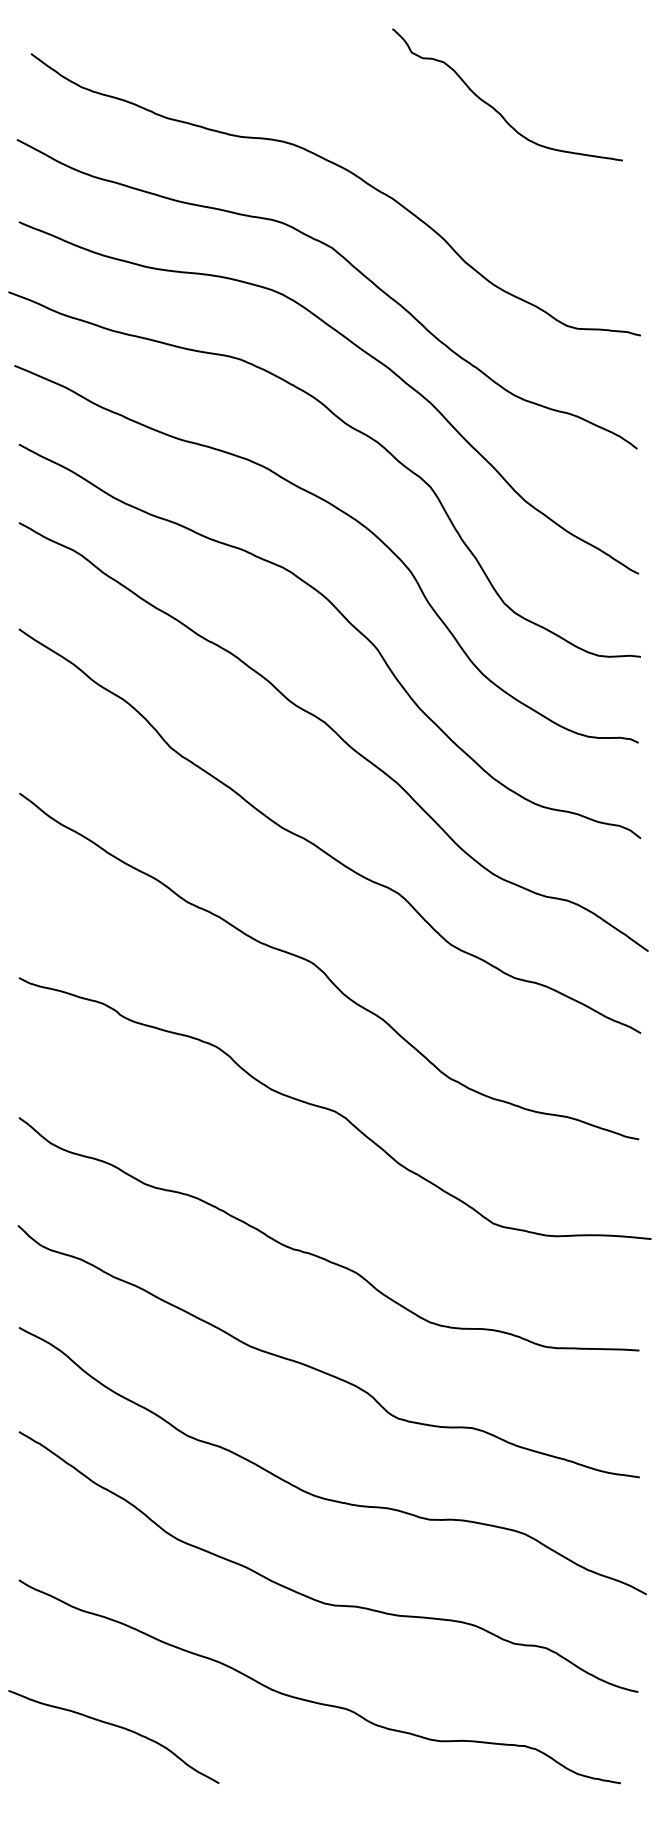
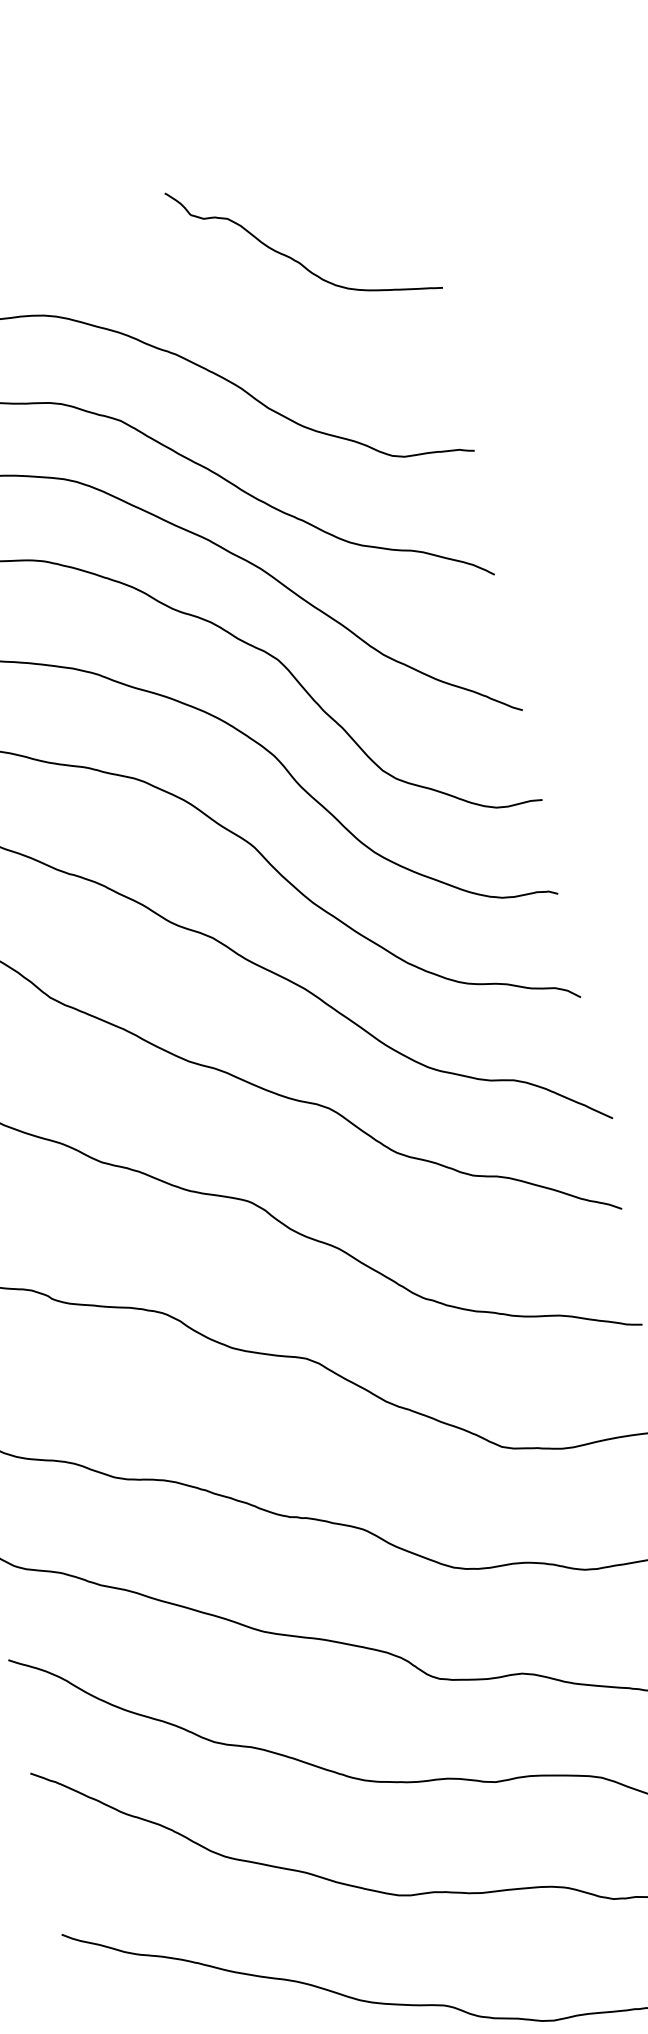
curve: (494, 107) -> (292, 257), moved

